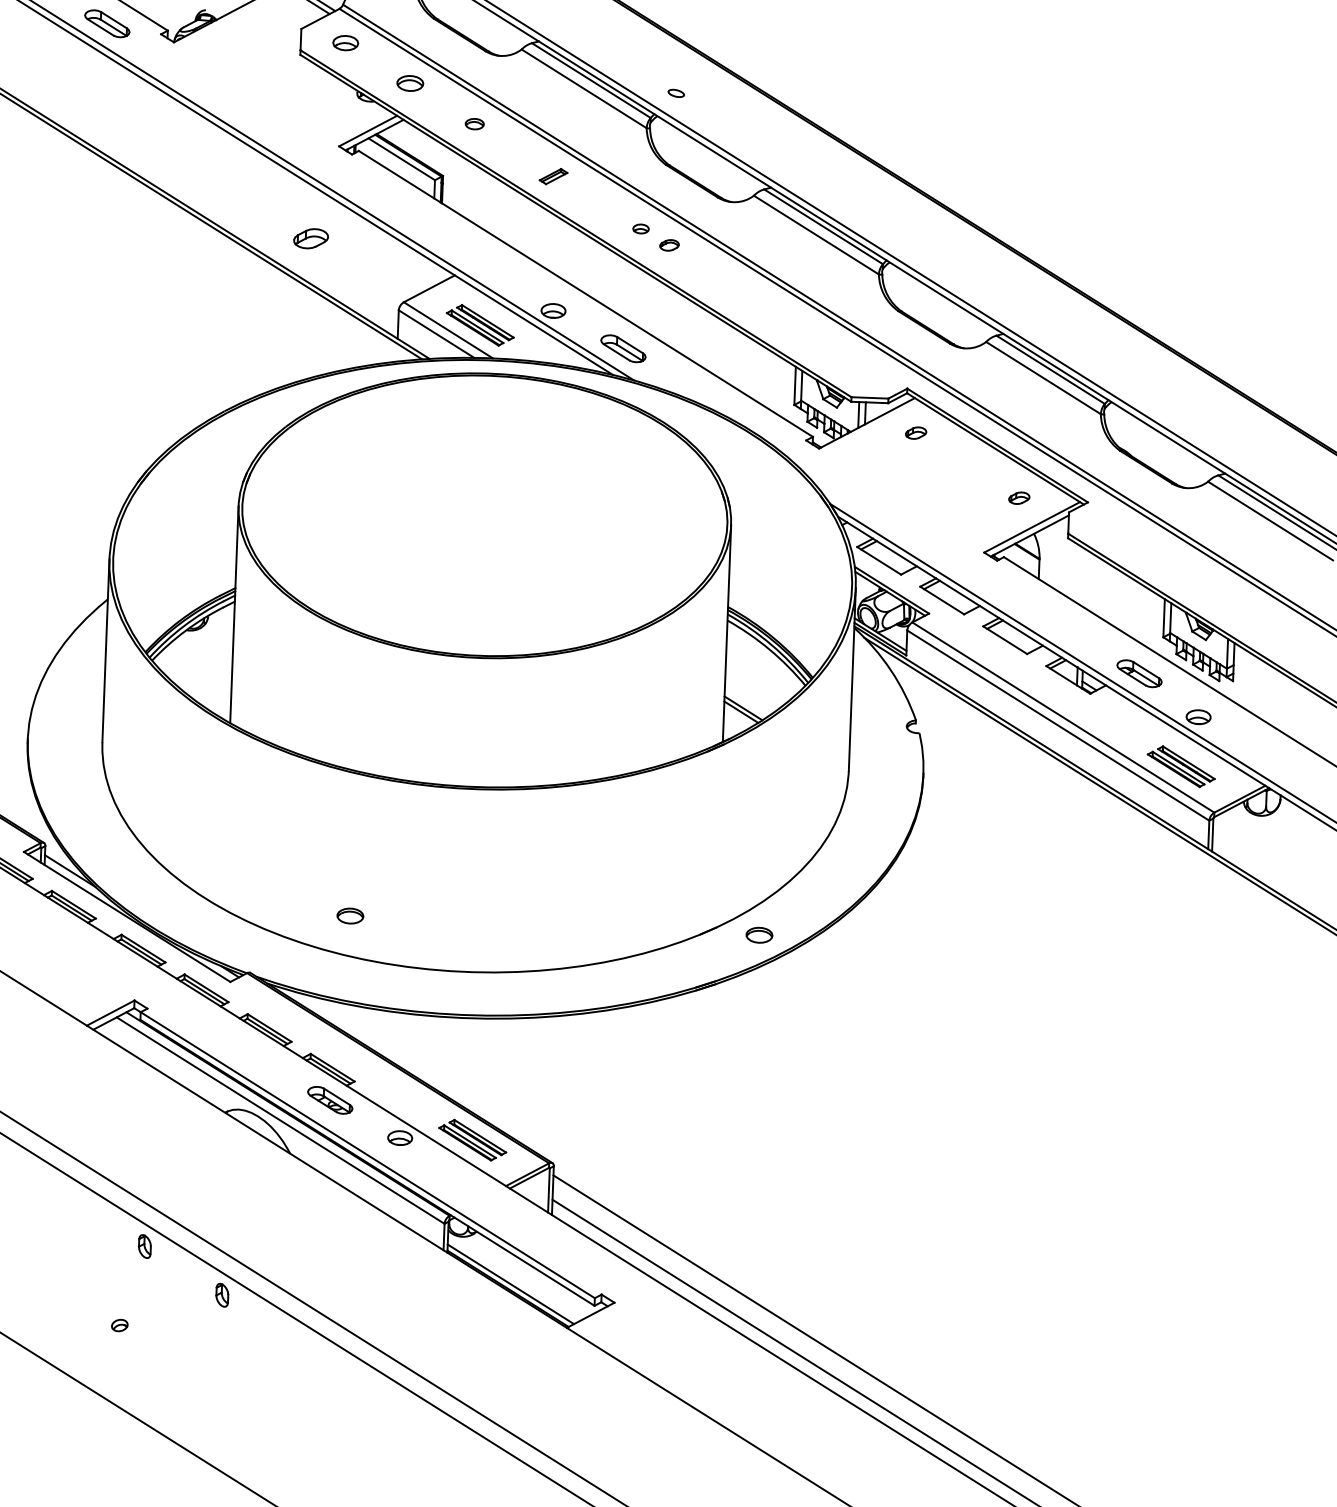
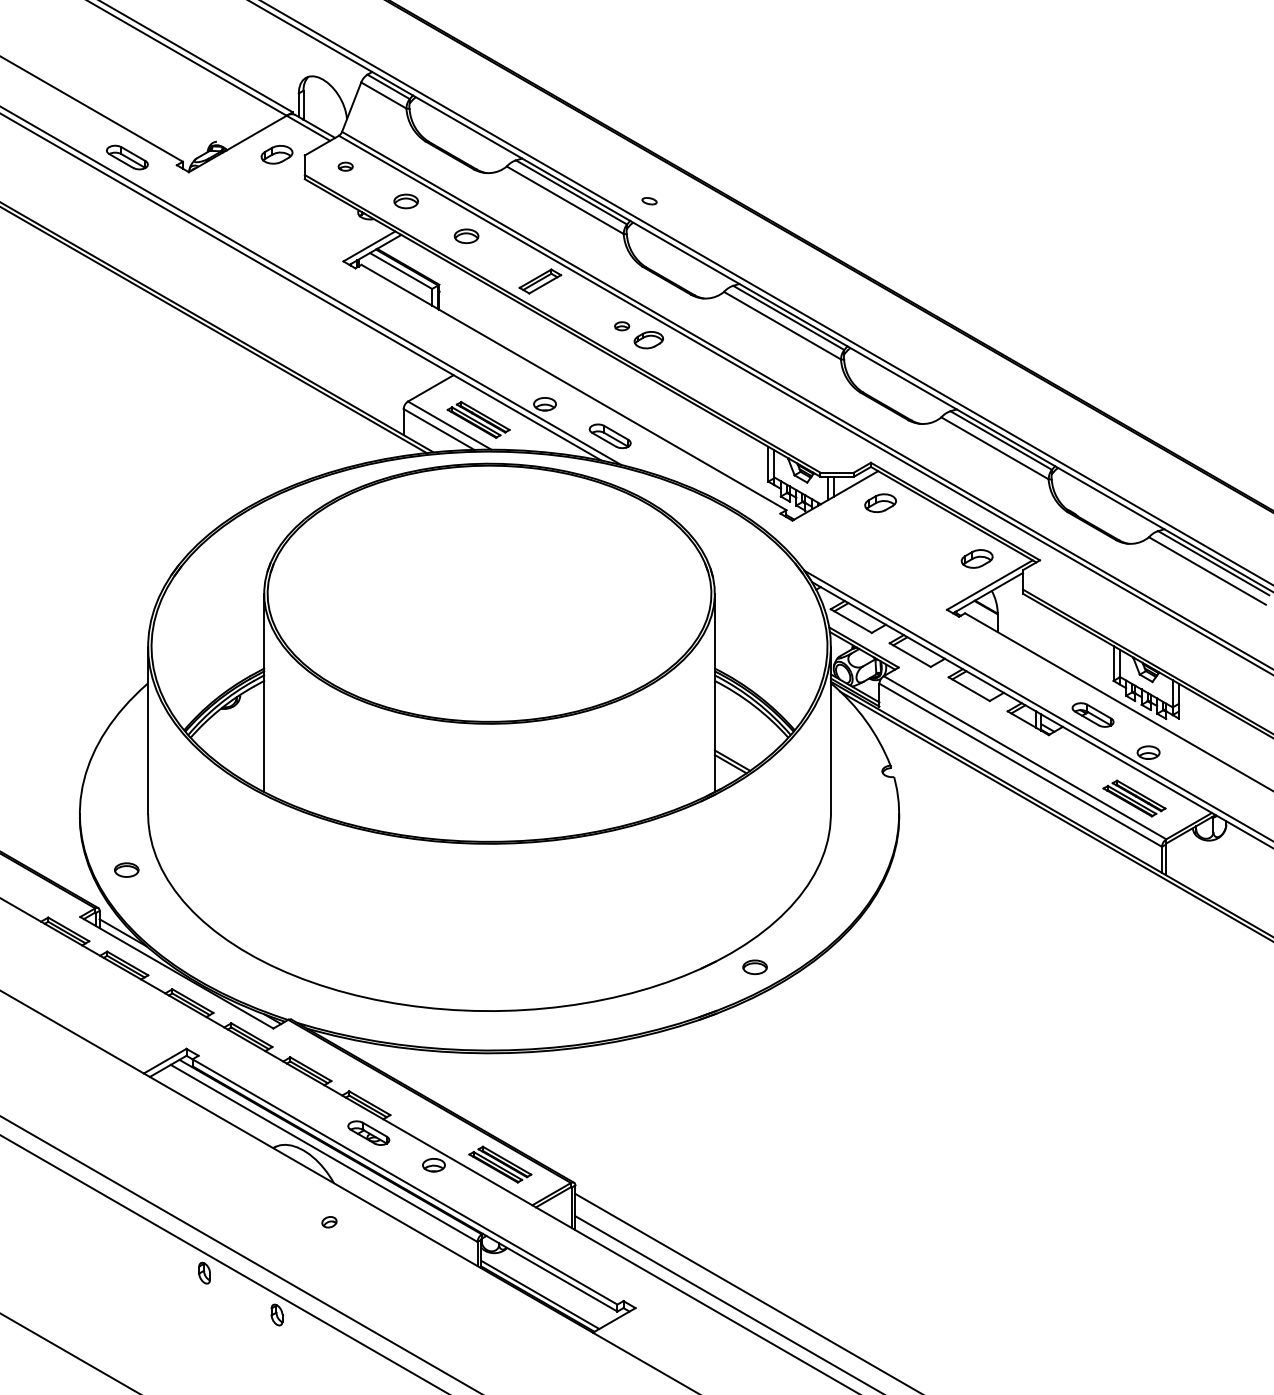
part: (345, 42) -> (345, 166), size x0.62
part: (474, 124) -> (466, 236), size x1.43
part: (553, 176) -> (540, 281), size x1.67
part: (310, 238) -> (276, 154), moved
part: (669, 245) -> (648, 340), size x1.67
part: (916, 432) -> (880, 502), size x1.67
part: (1018, 497) -> (976, 558), size x1.67
part: (350, 915) -> (126, 869), moved
part: (119, 1325) -> (329, 1222), moved

